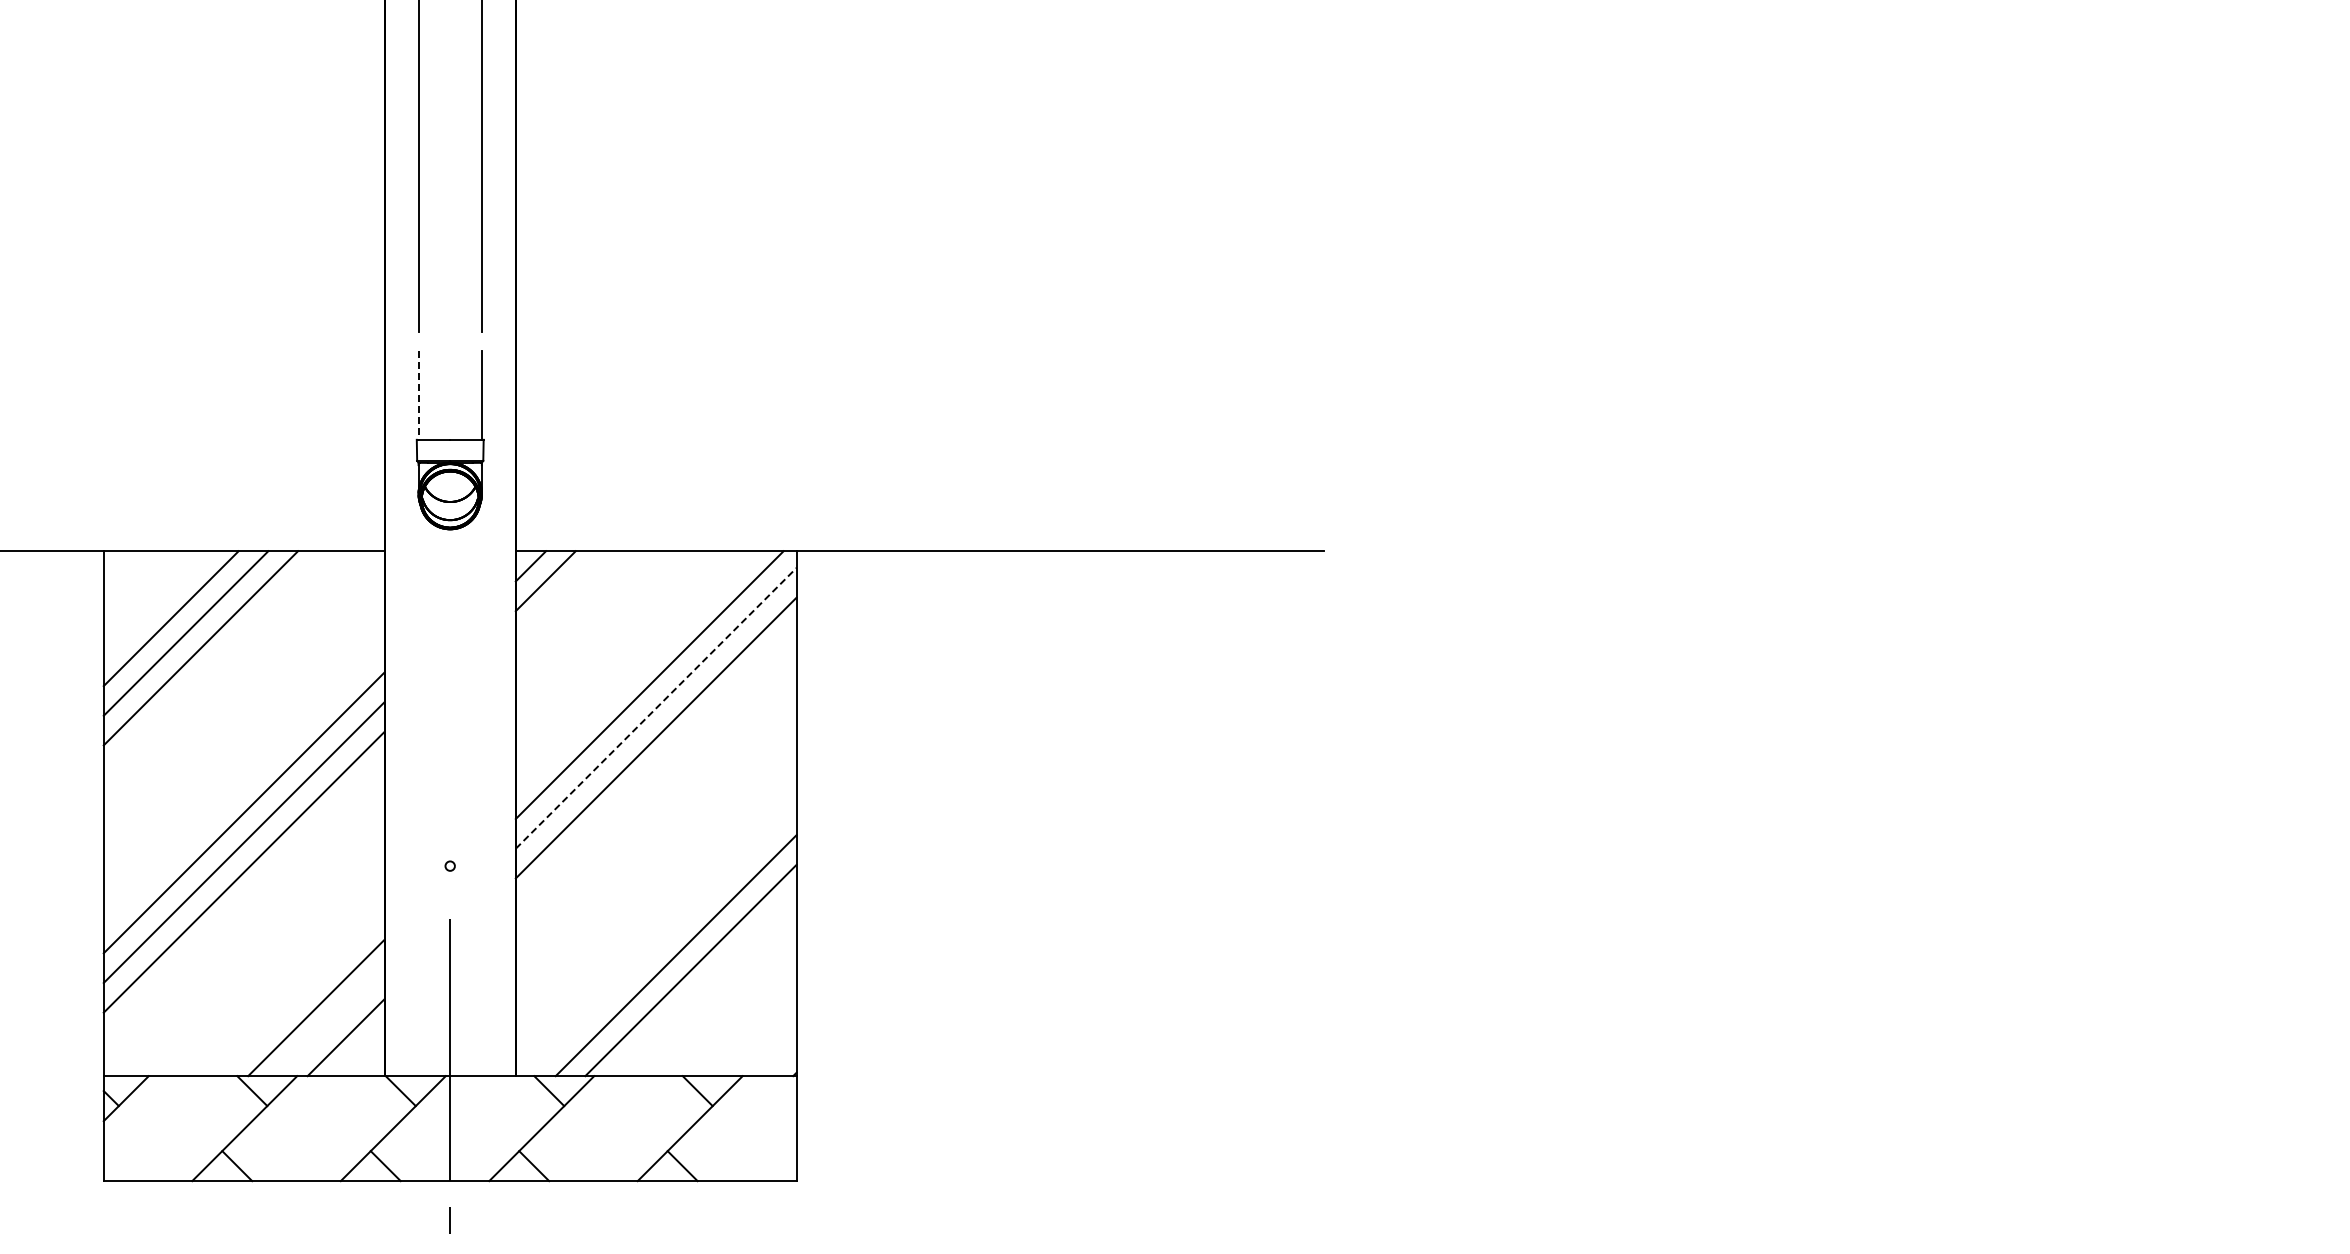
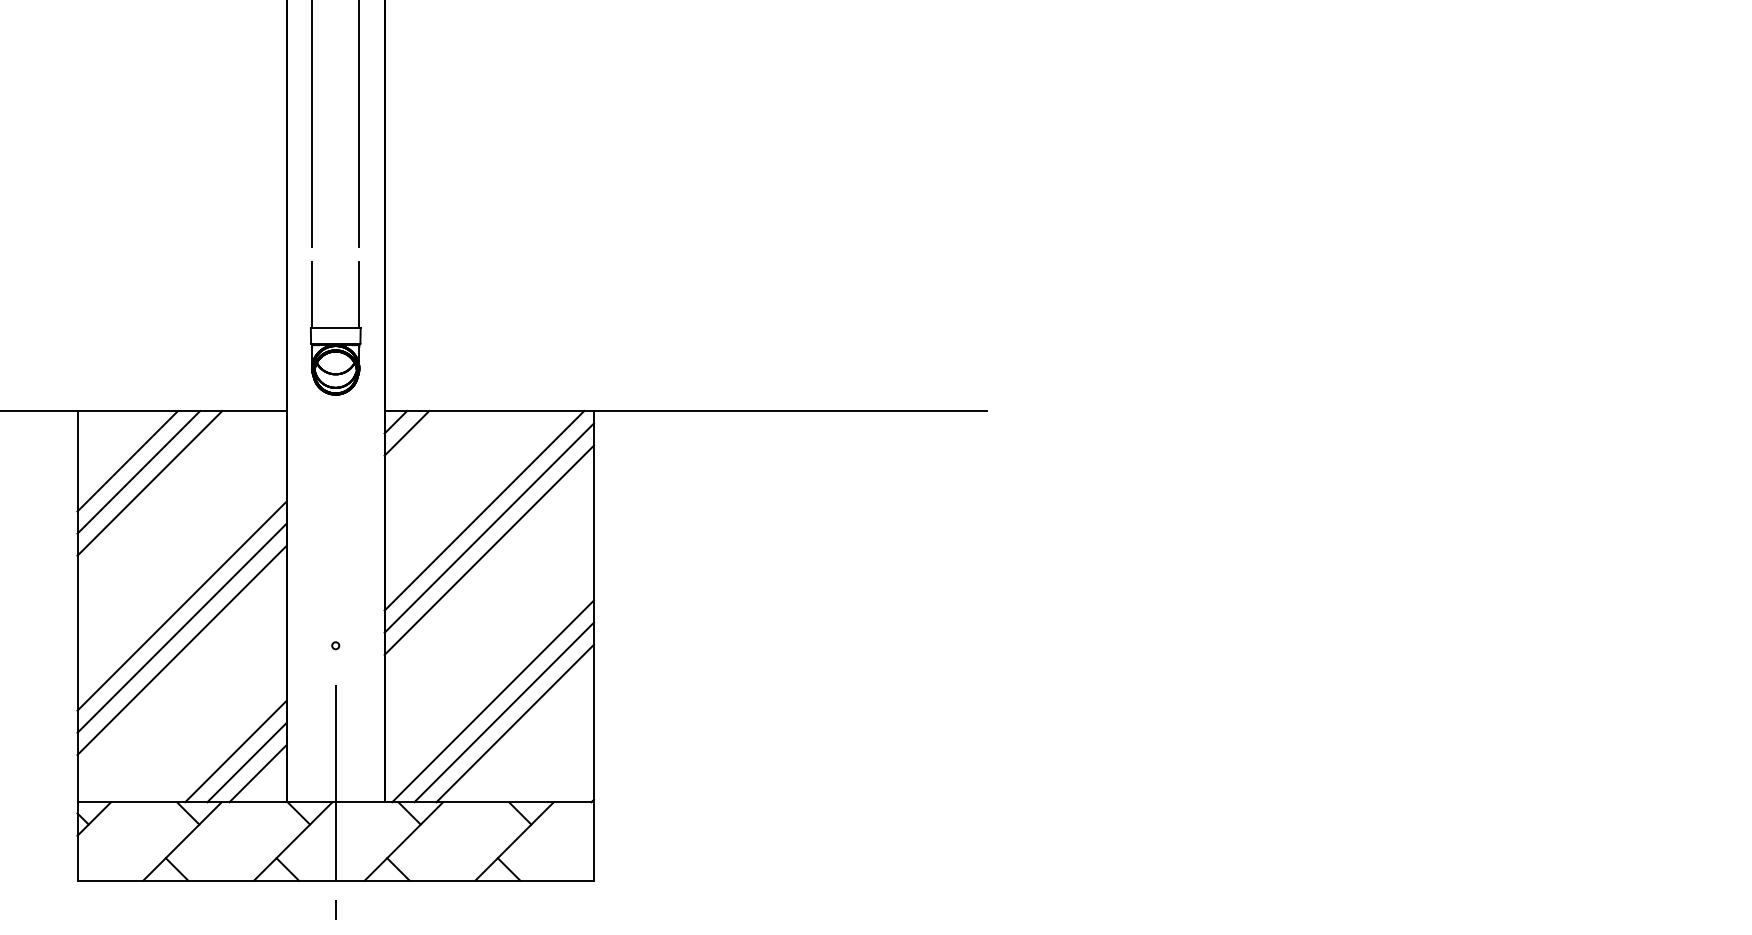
line: (418, 395) -> (312, 294), dashed -> solid
line: (656, 708) -> (489, 528), dashed -> solid
line: (661, 940) -> (493, 701), added
line: (330, 1022) -> (246, 762), added

